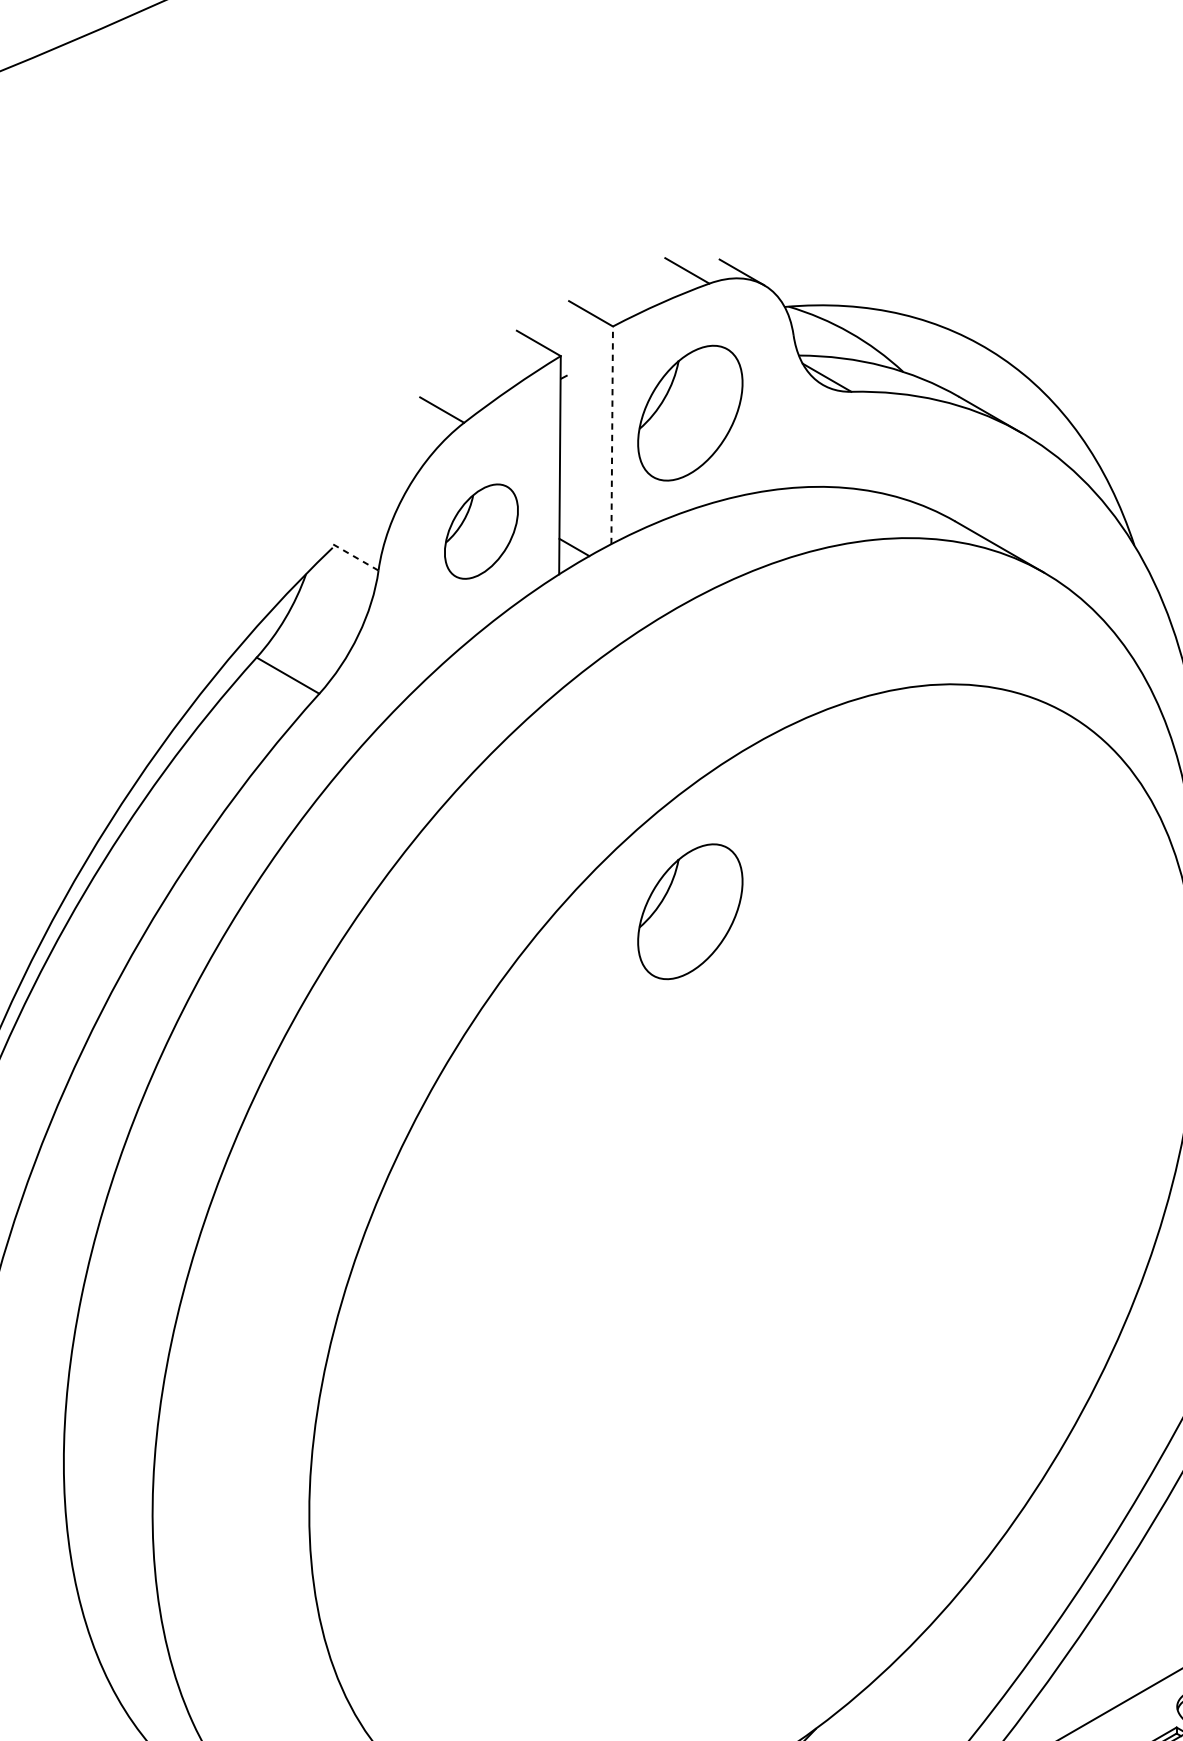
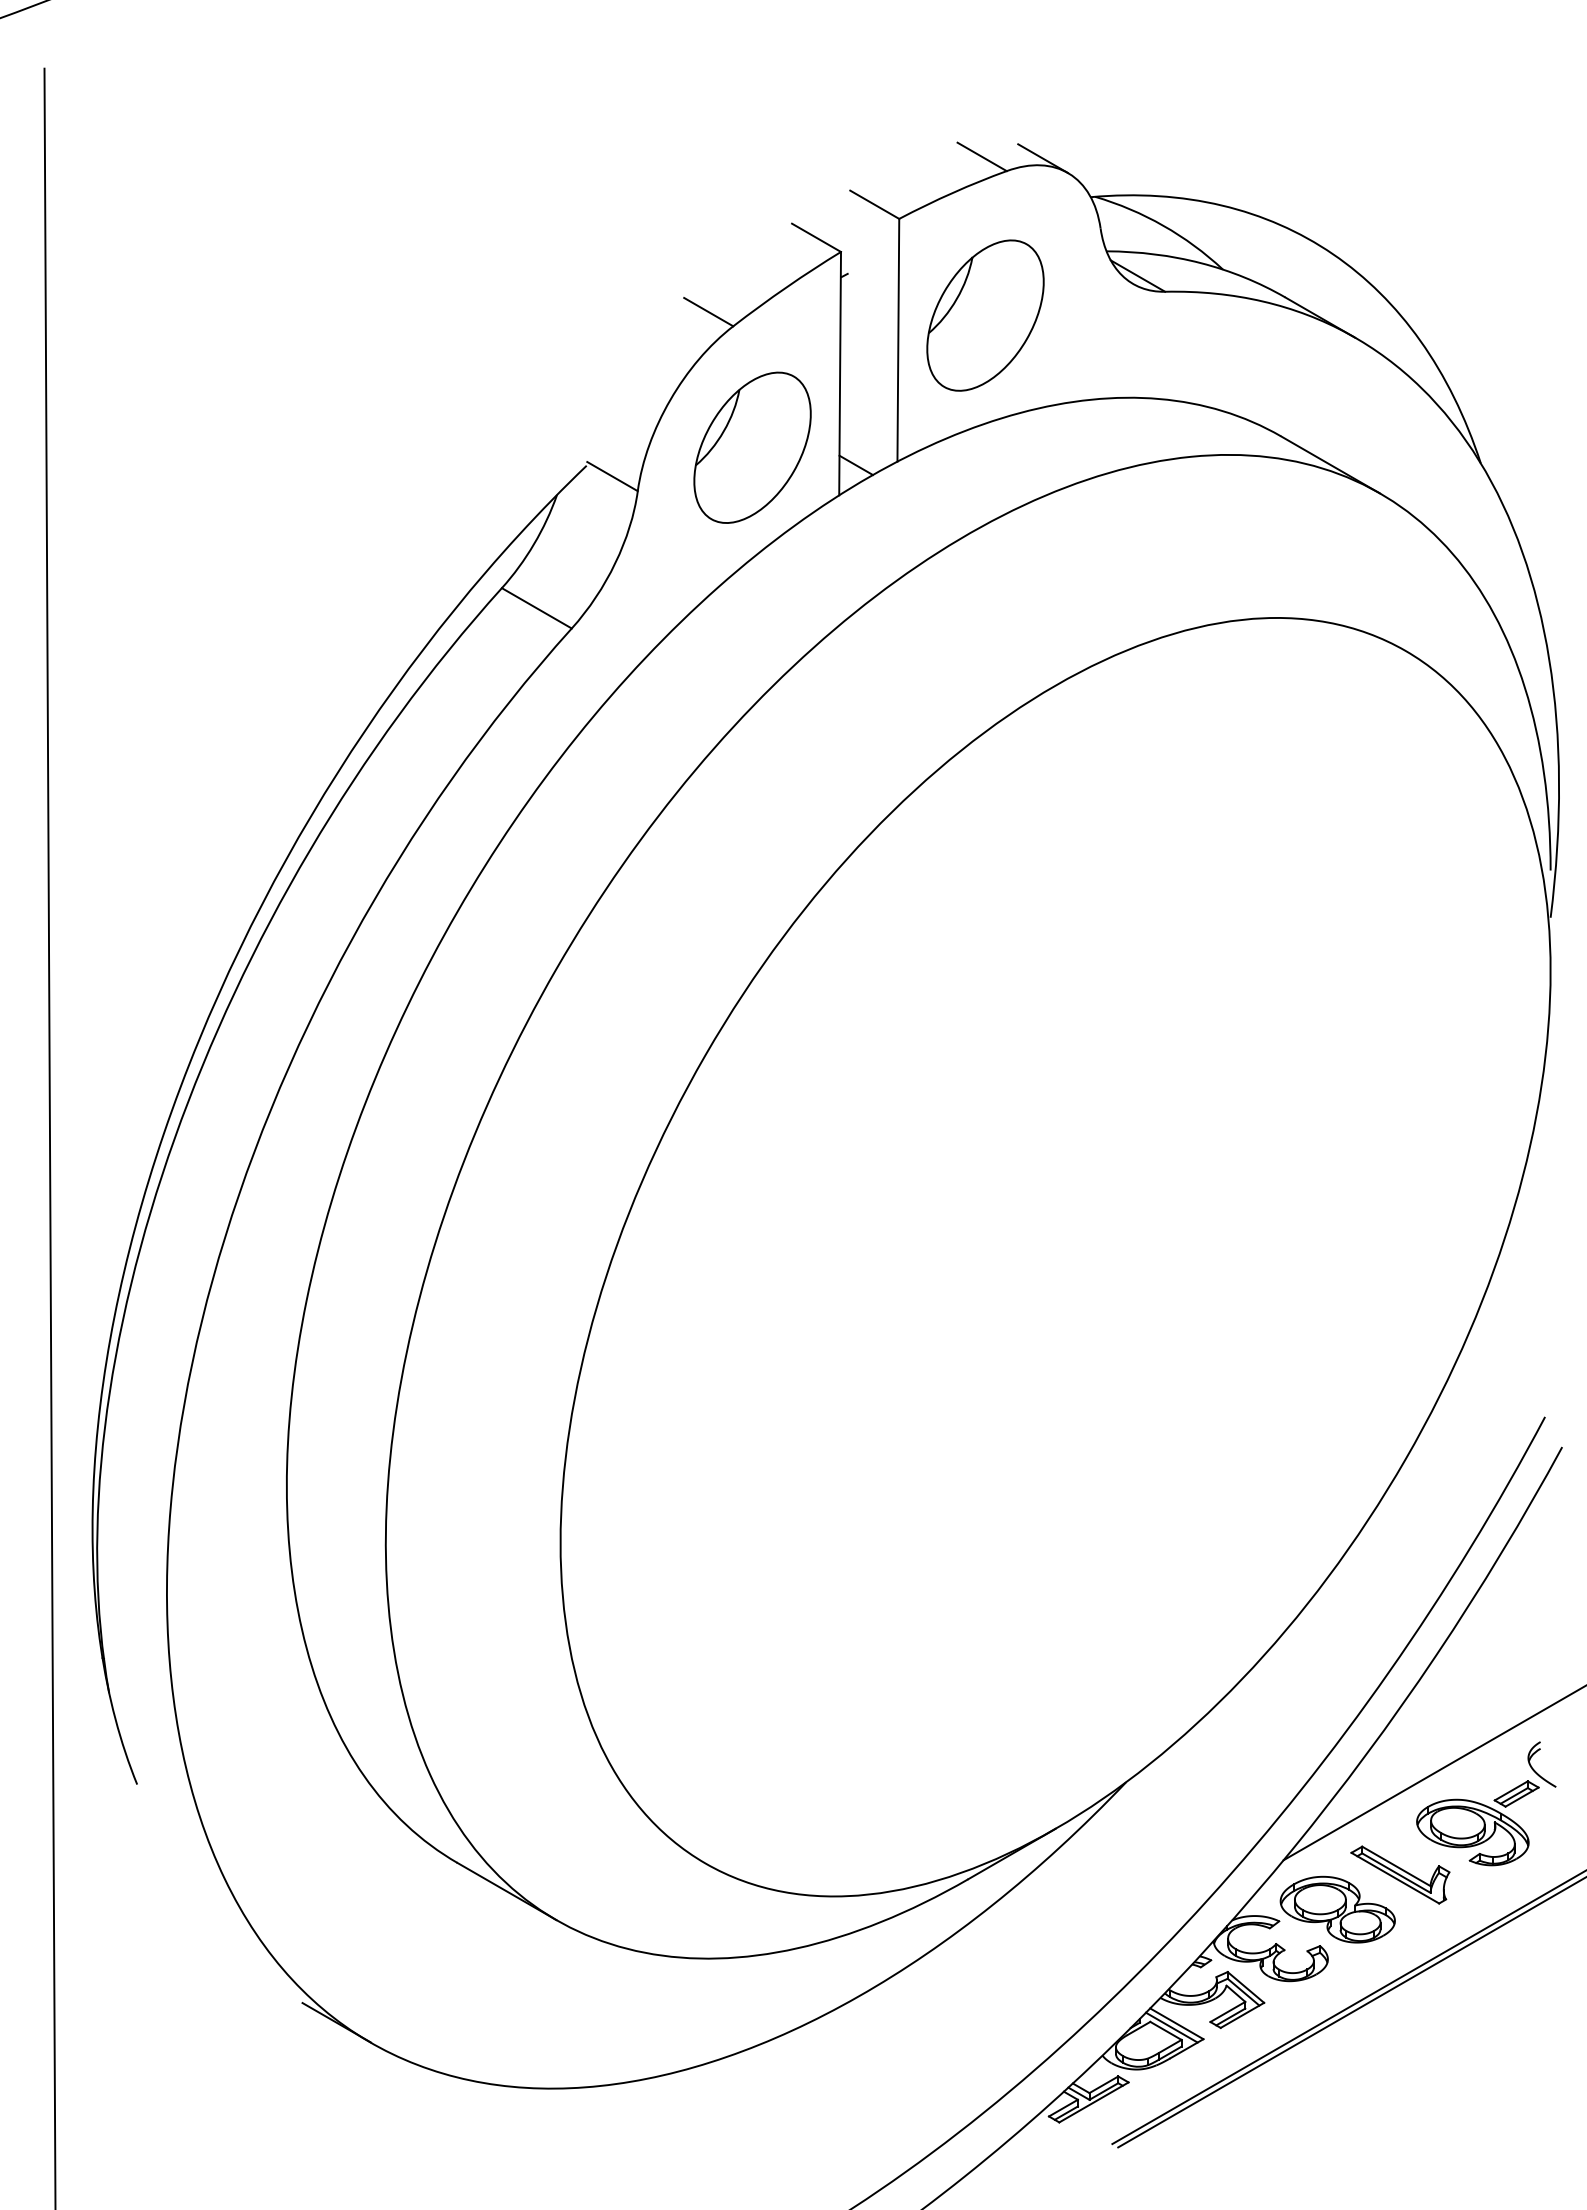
line: (612, 434) -> (898, 339), dashed -> solid
part: (481, 531) -> (752, 447), size x1.43
line: (355, 557) -> (612, 476), dashed -> solid
part: (690, 911) -> (985, 871), removed

